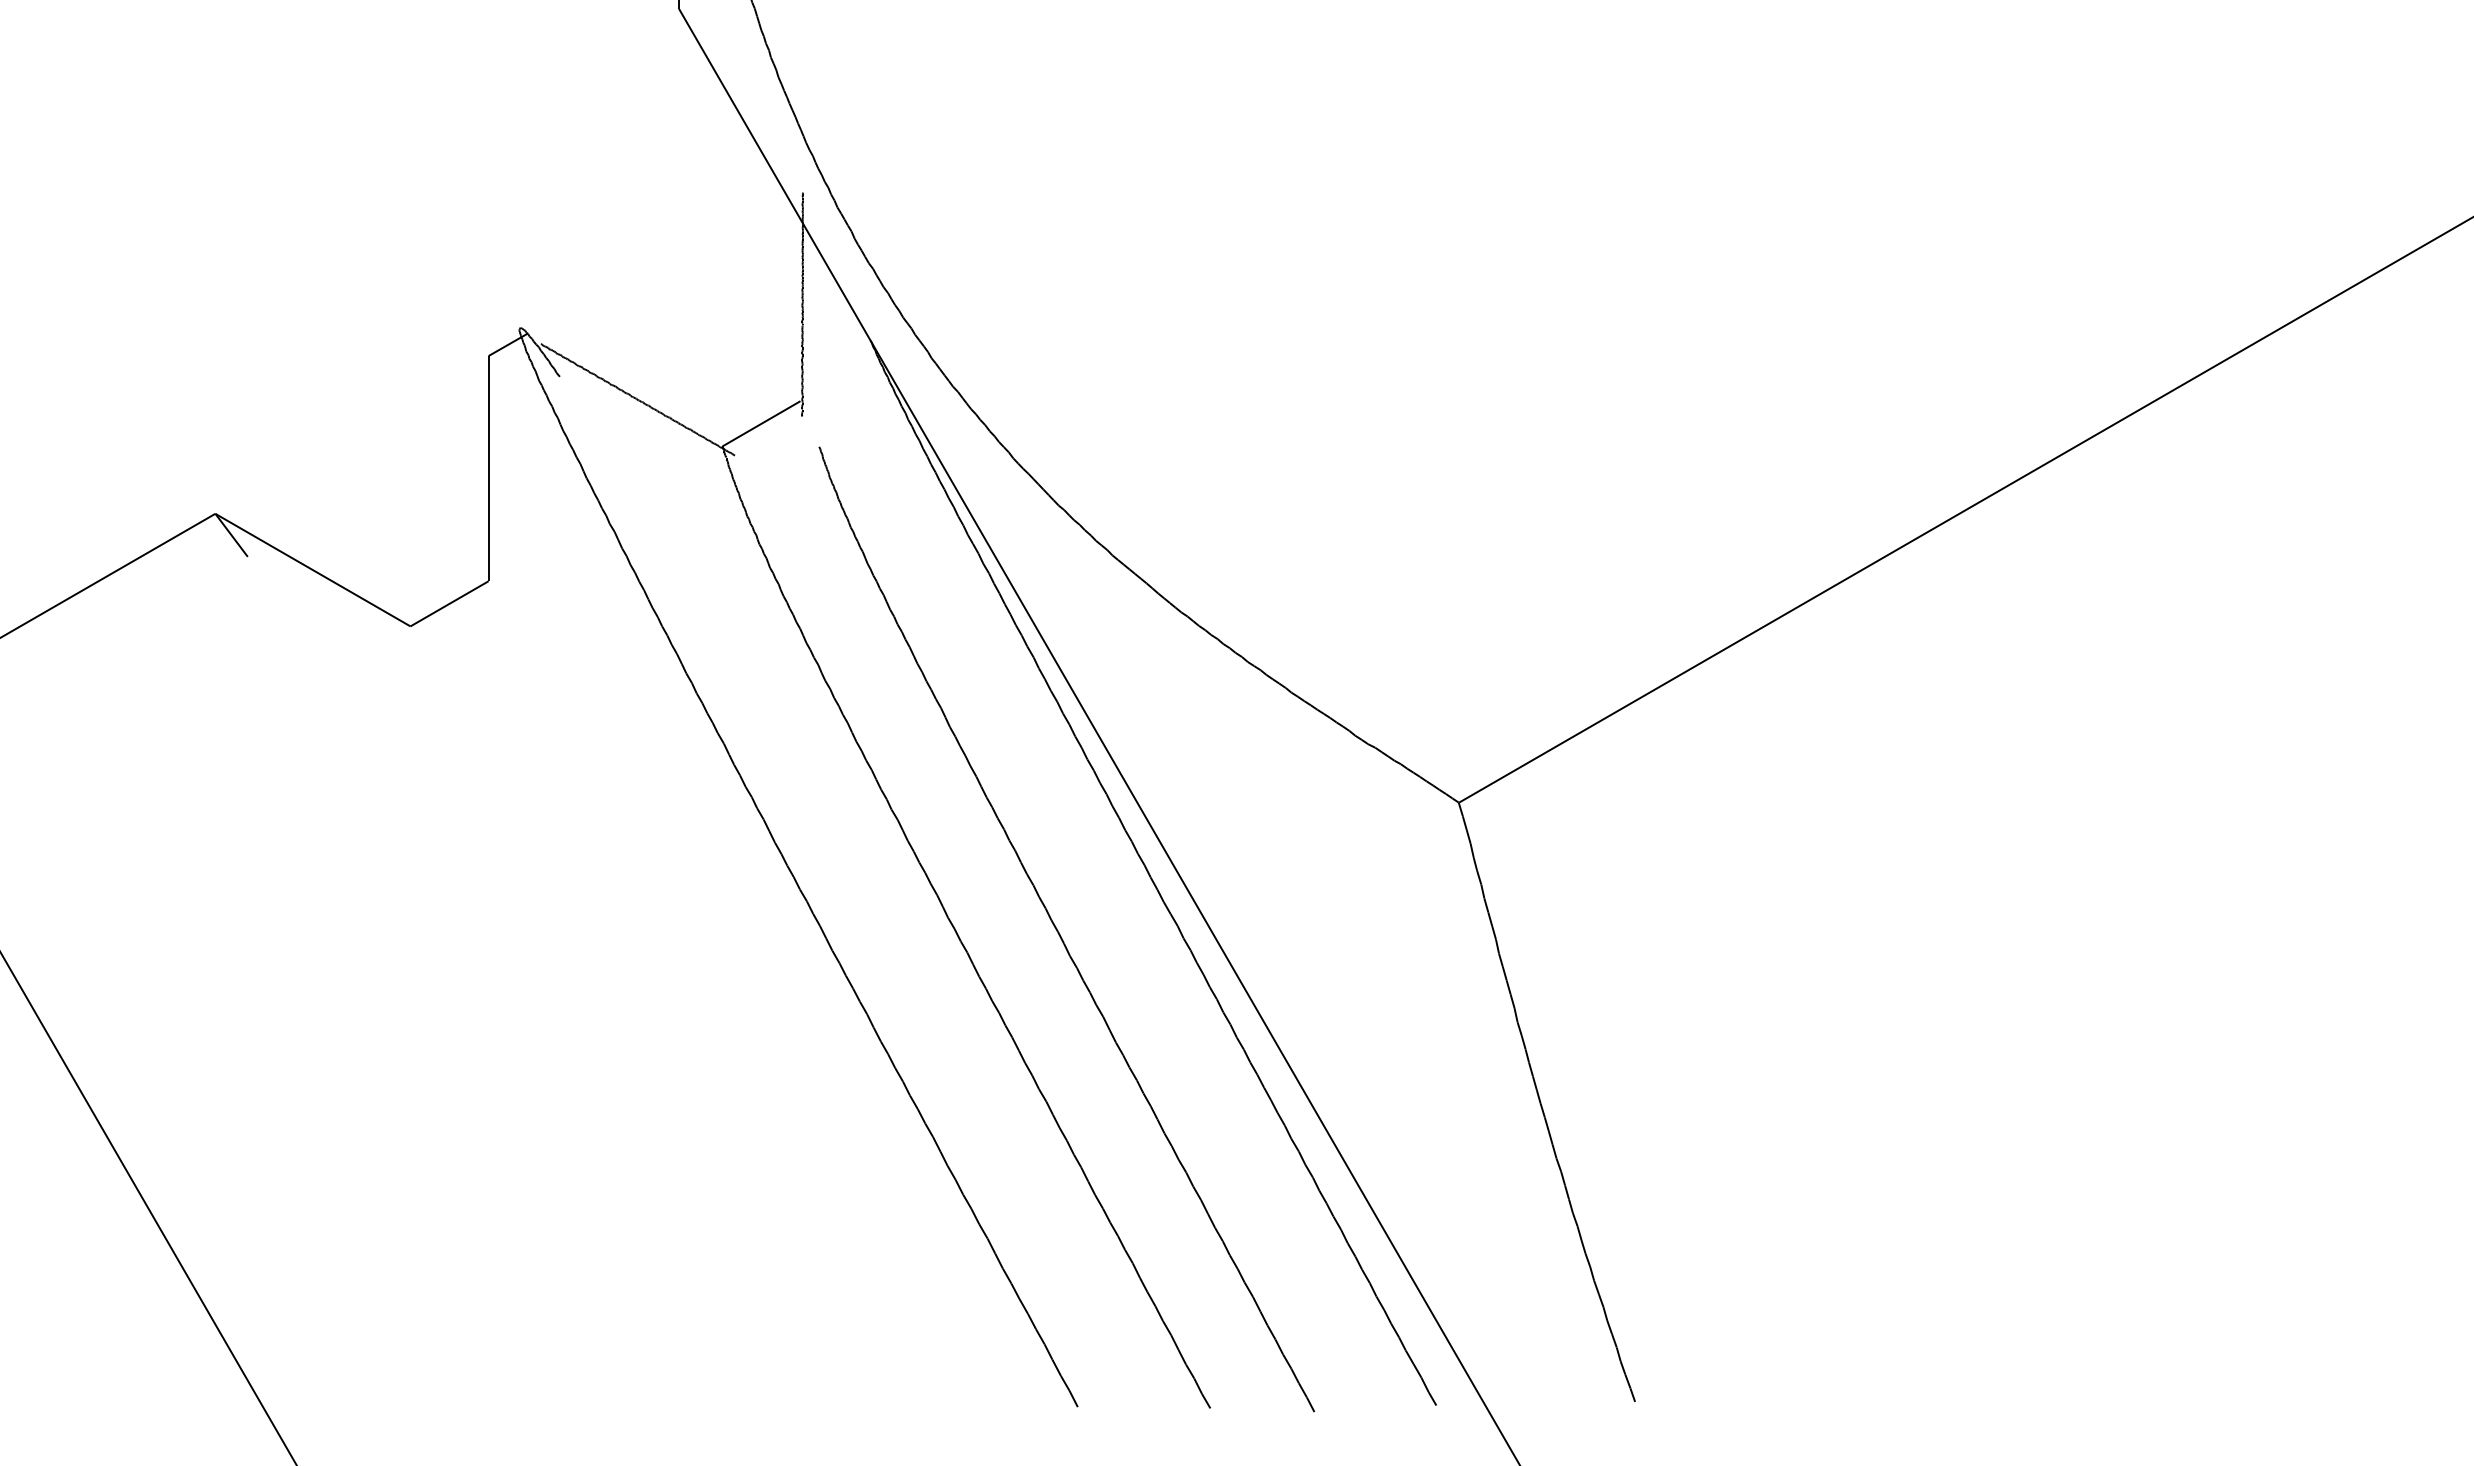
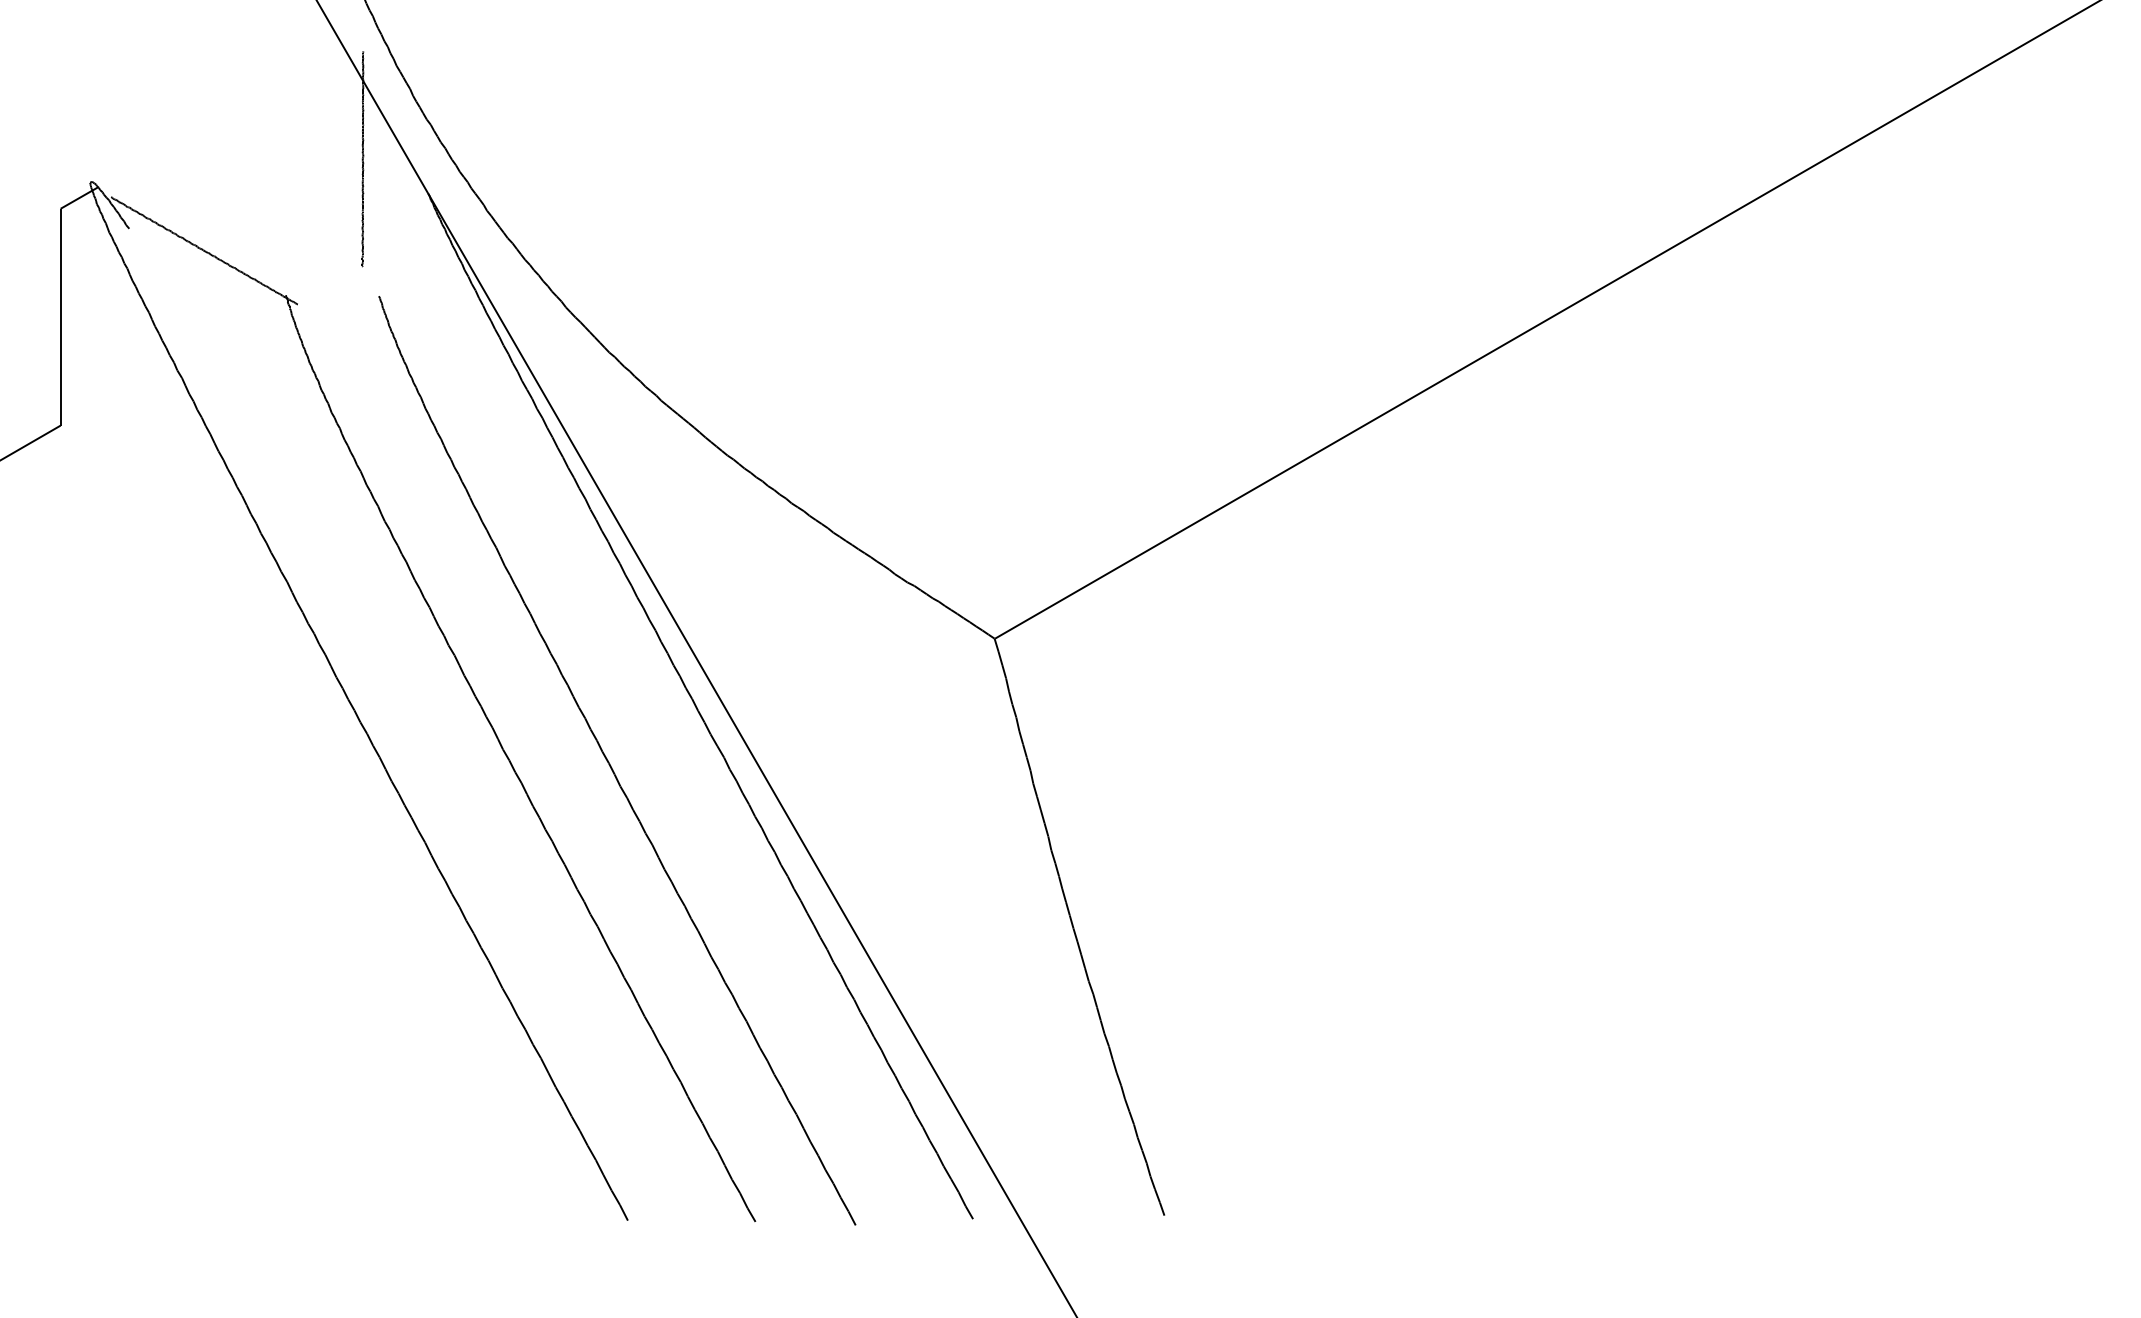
line: (761, 423) -> (323, 273), removed

